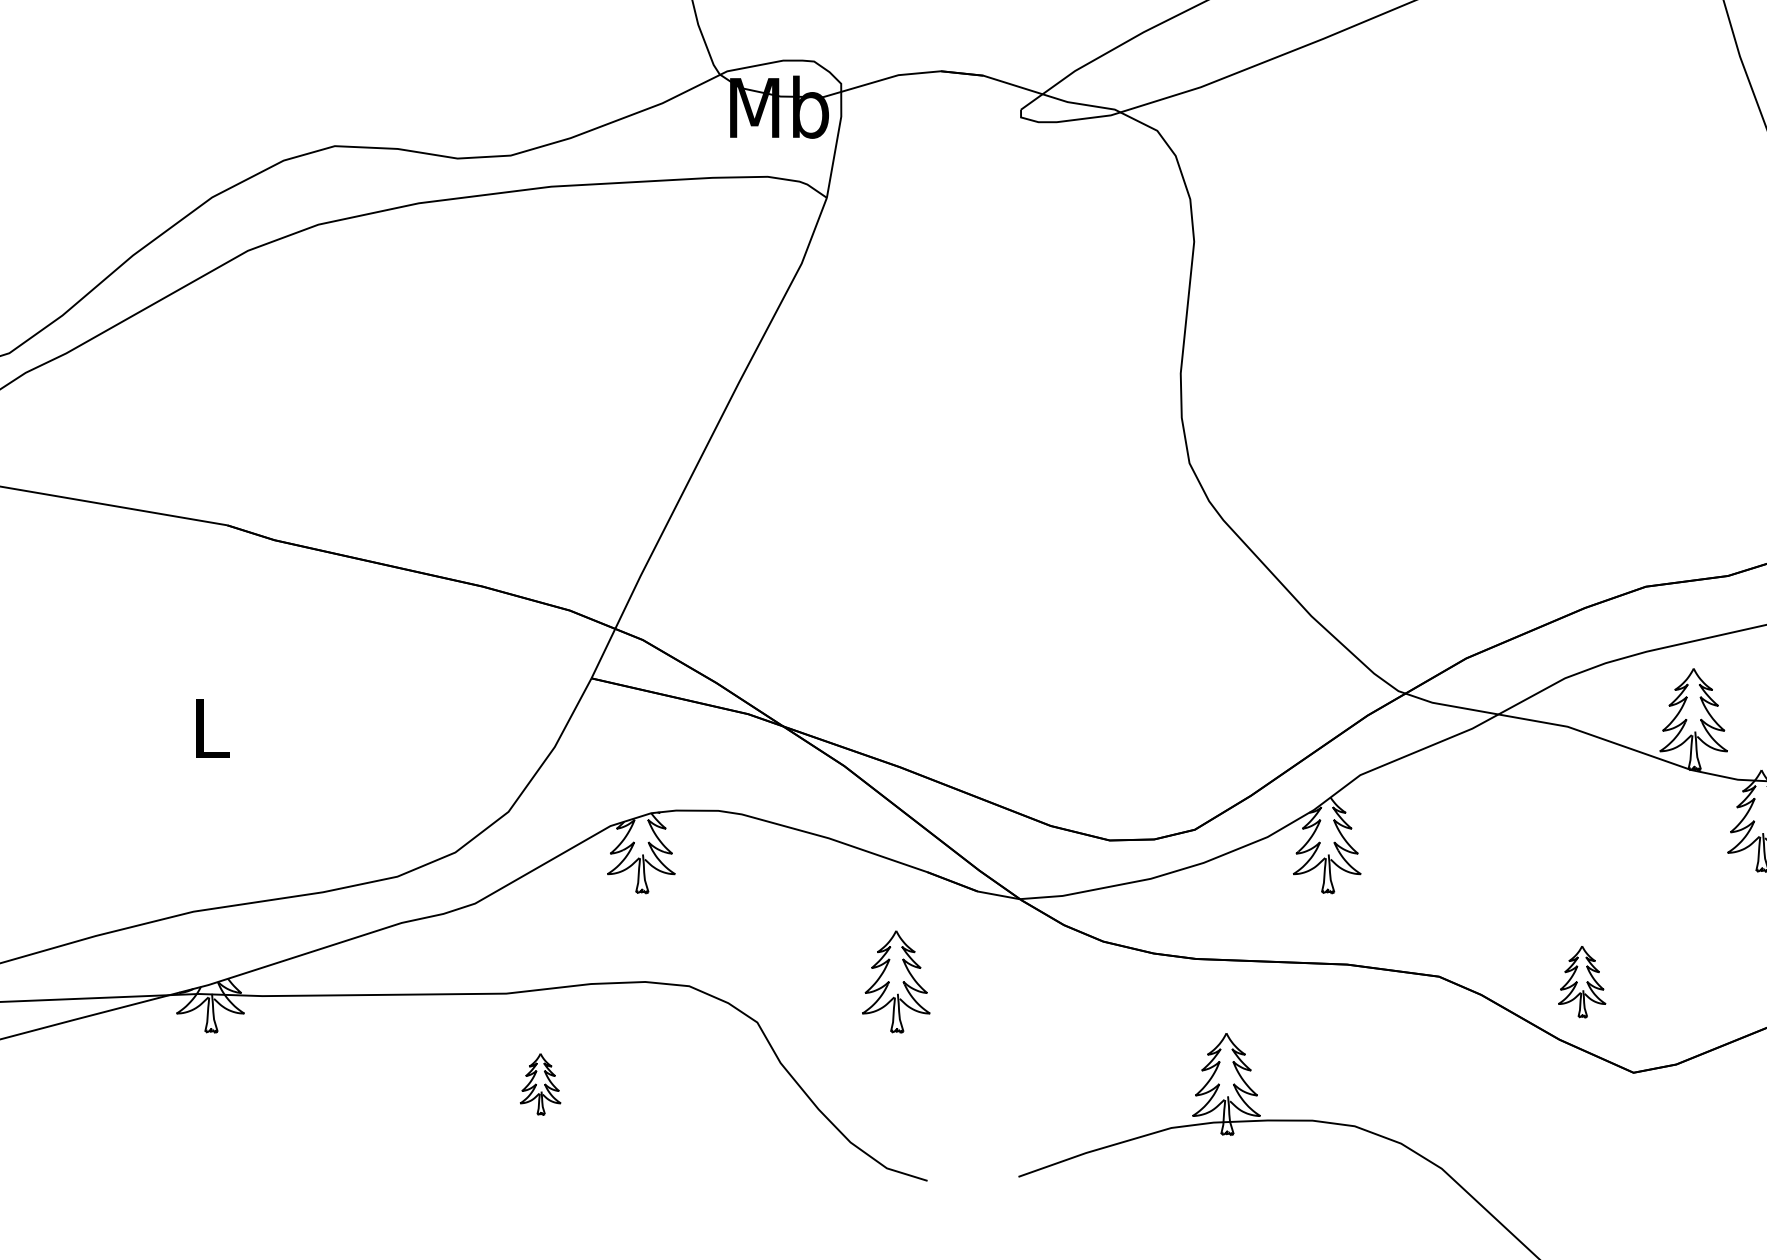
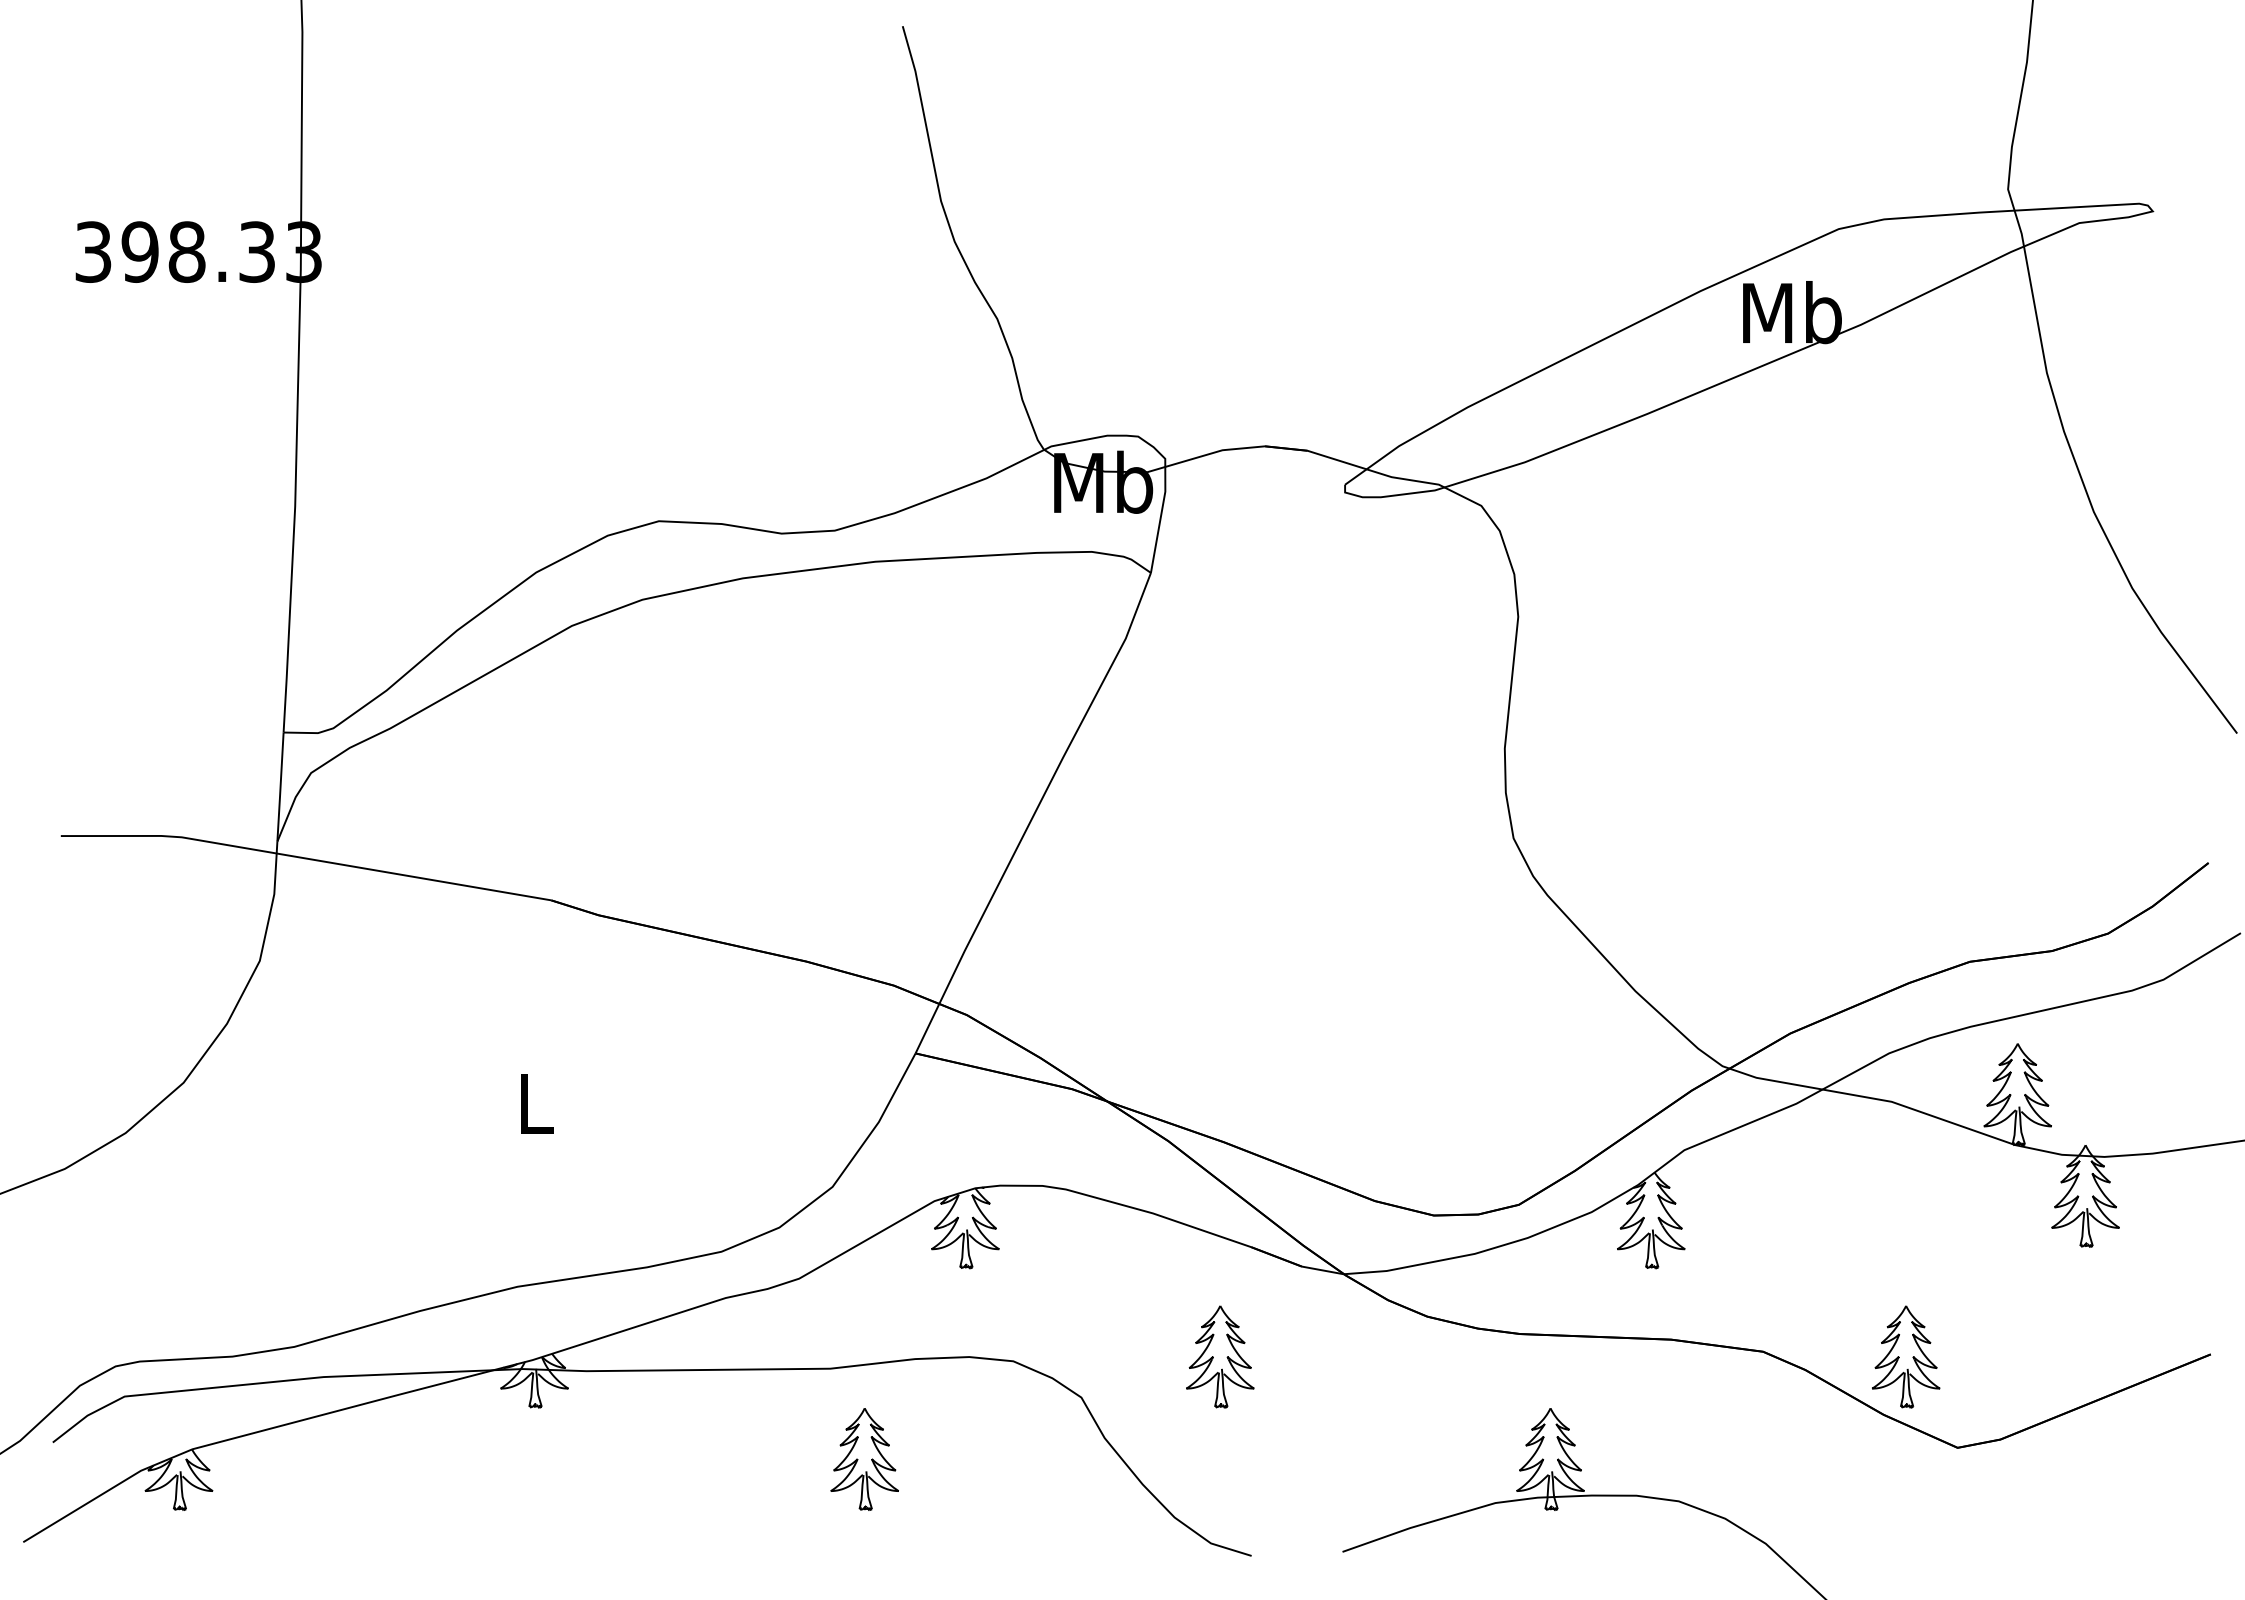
part: (1582, 981) -> (1906, 1356), size x1.43
part: (540, 1084) -> (864, 1459), size x1.67

